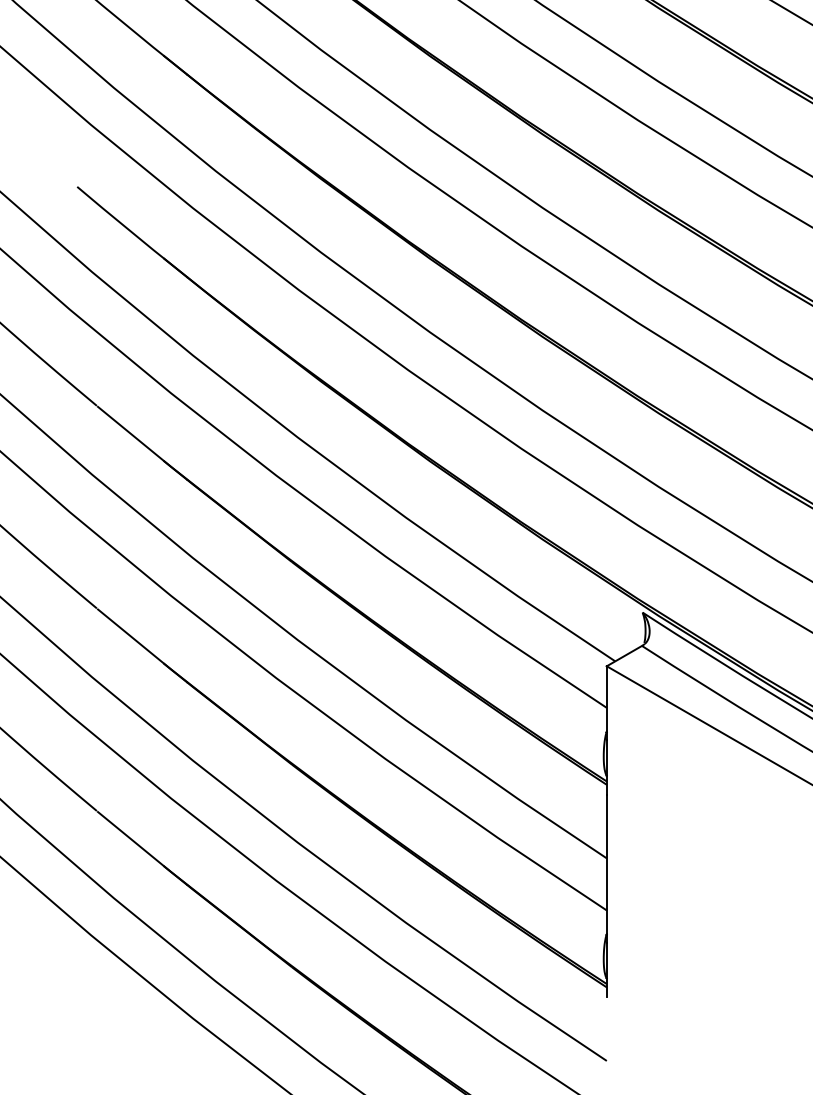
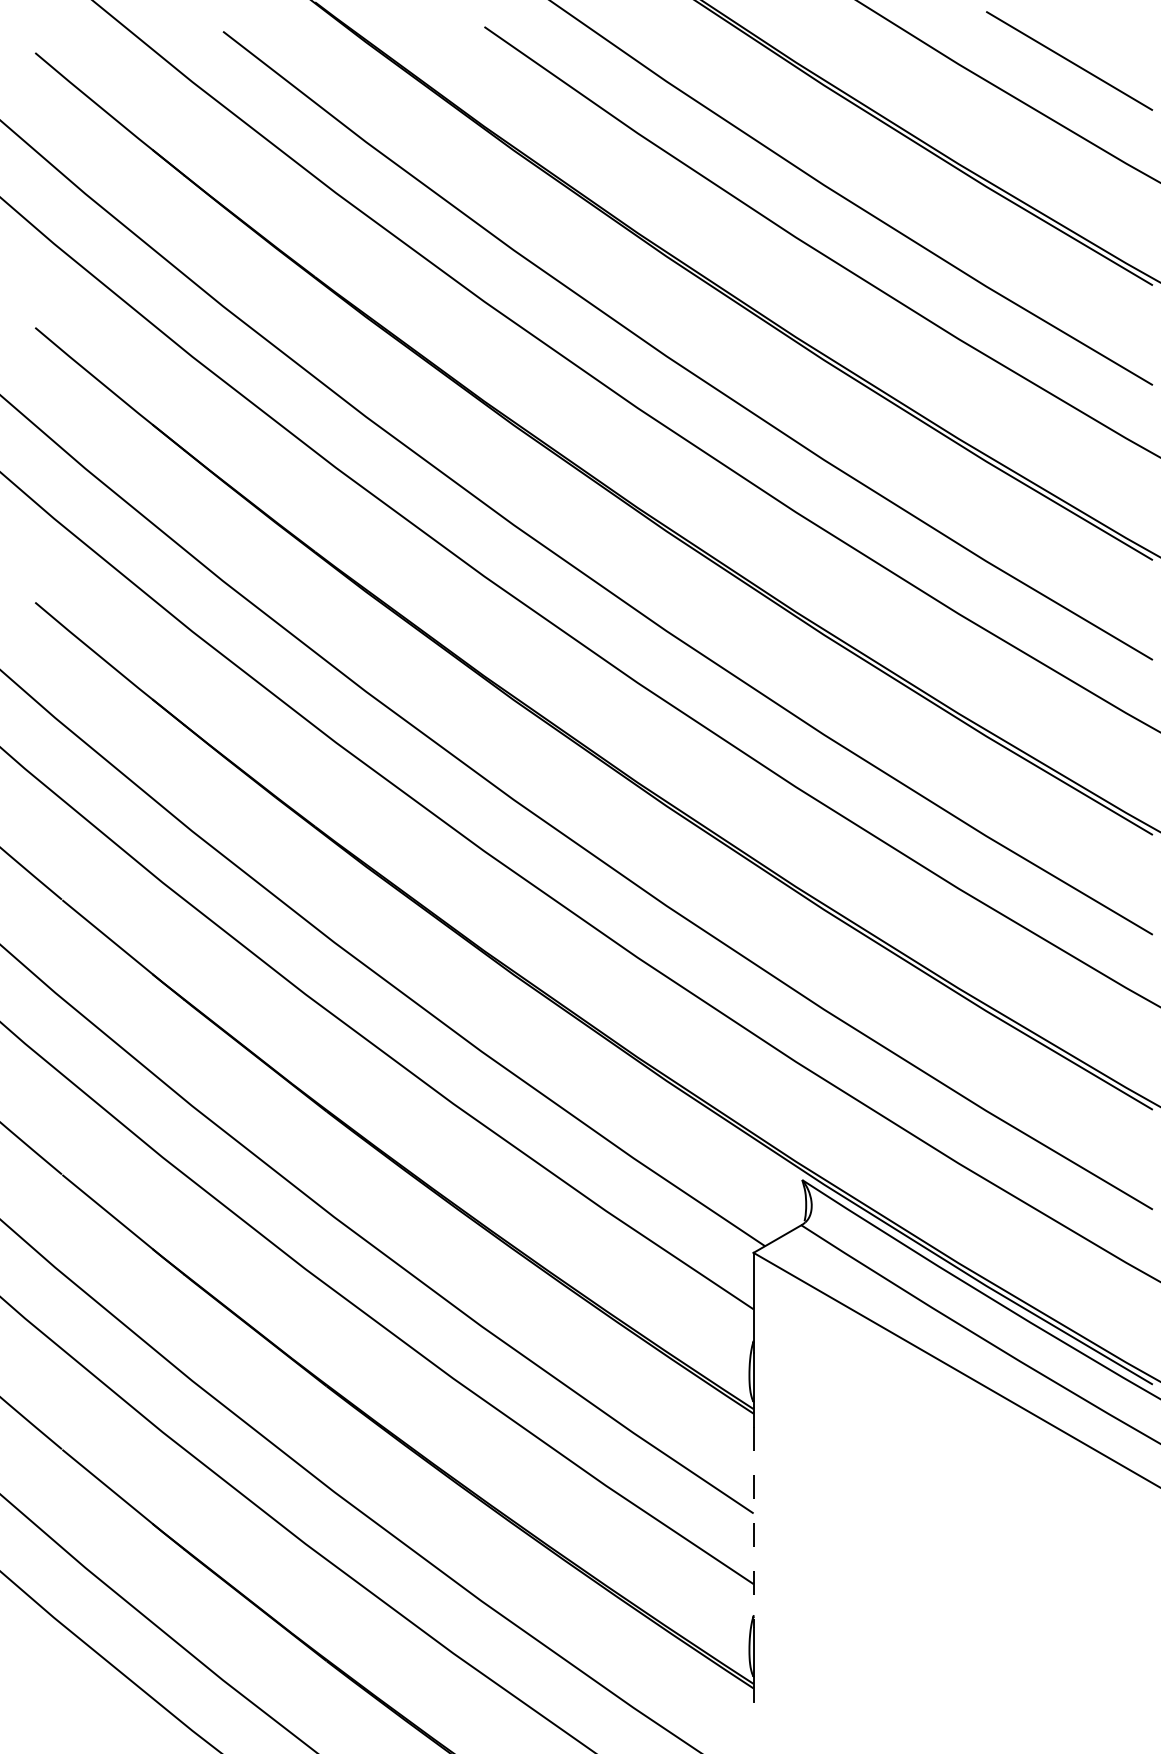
line: (606, 869) -> (753, 1528), solid -> dashed

